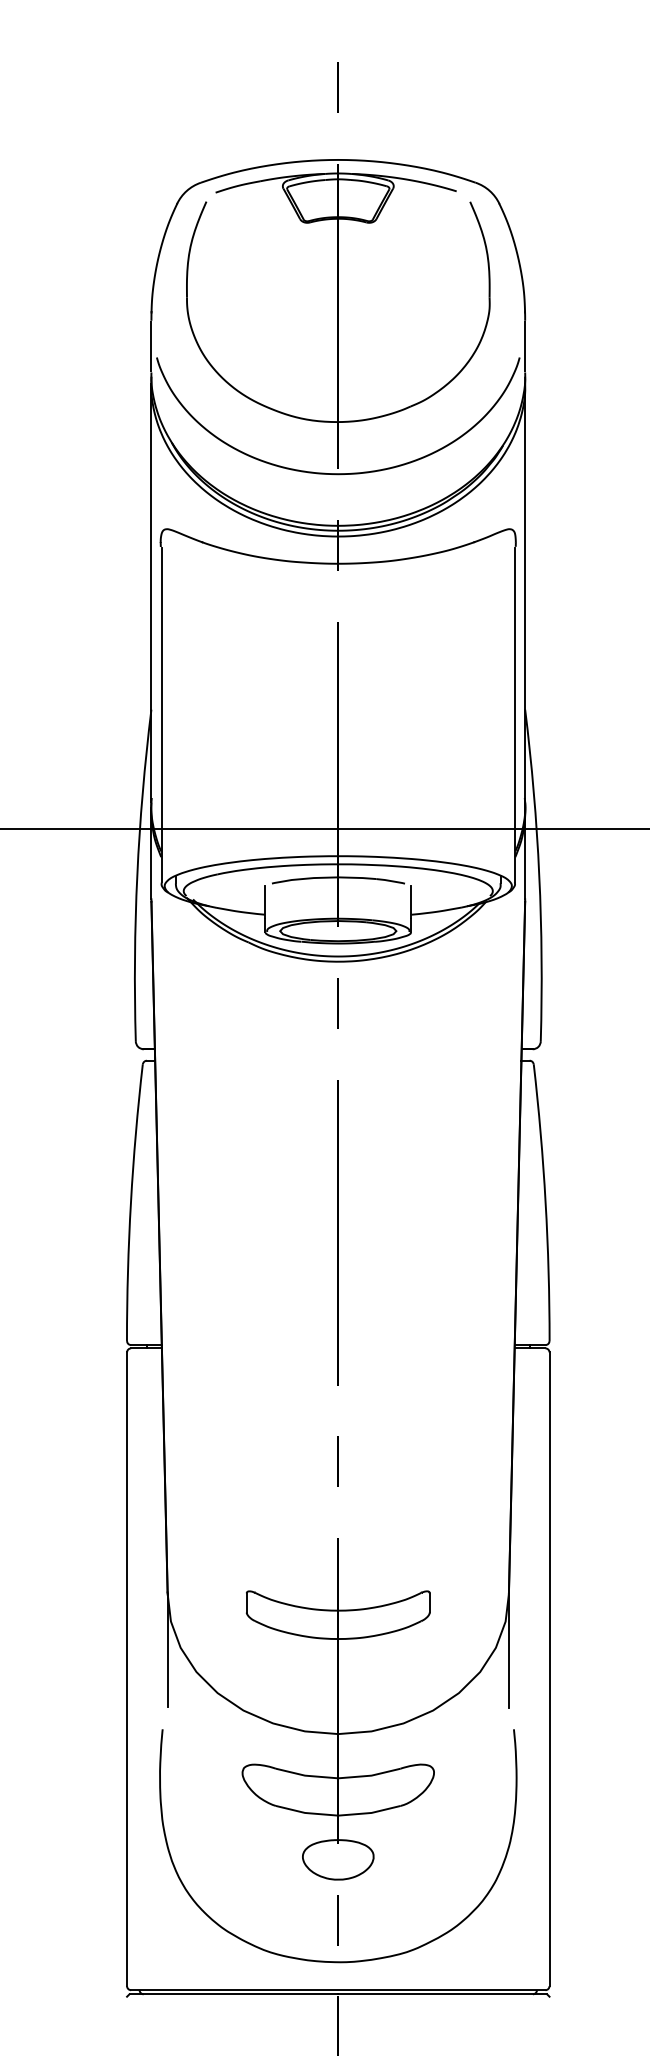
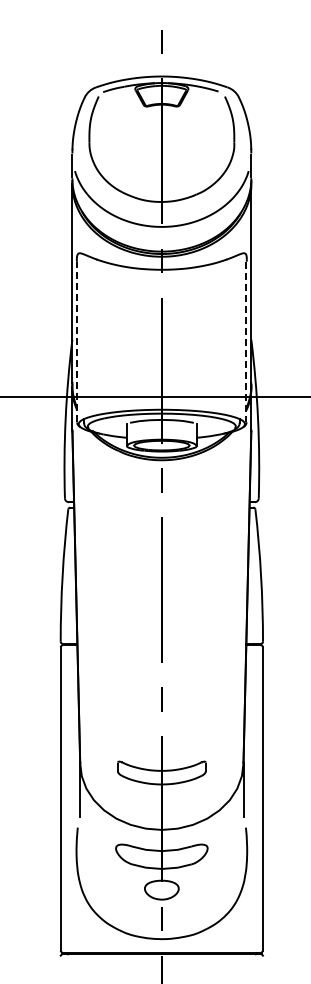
line: (162, 715) -> (77, 342), solid -> dashed
line: (515, 715) -> (246, 342), solid -> dashed

